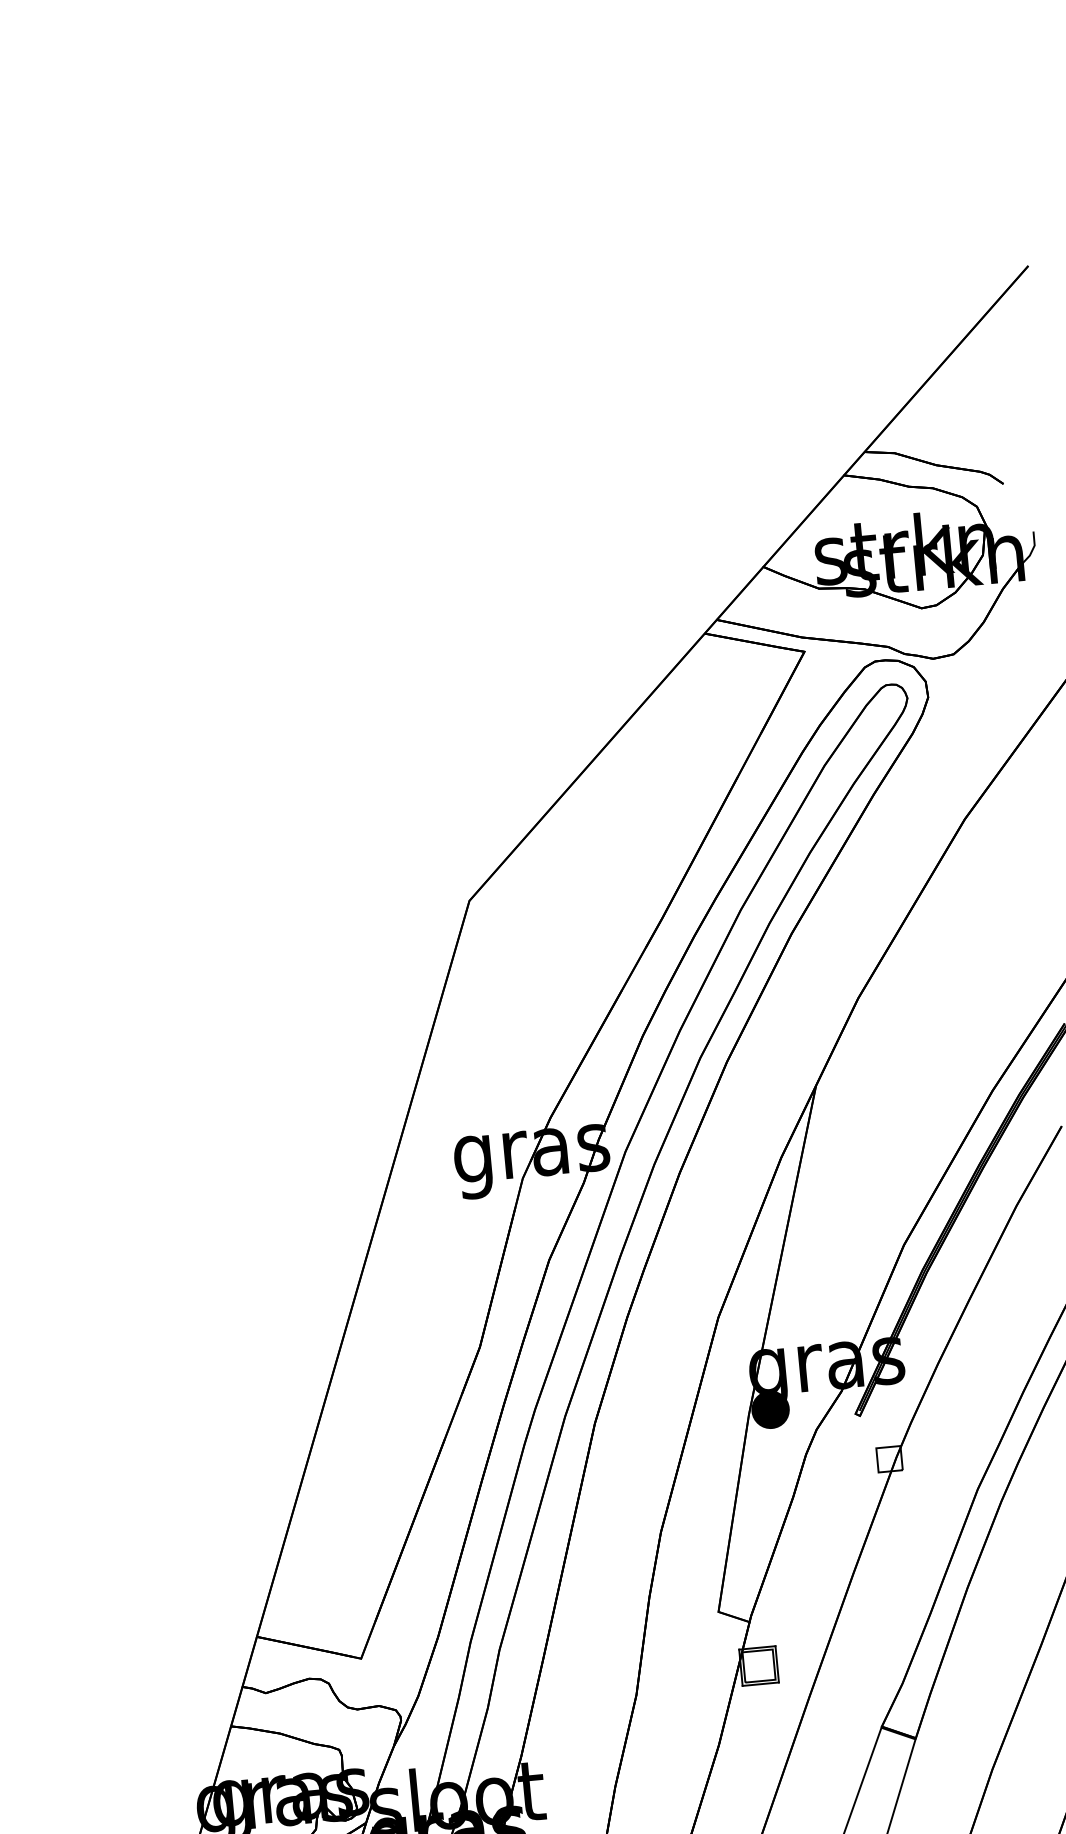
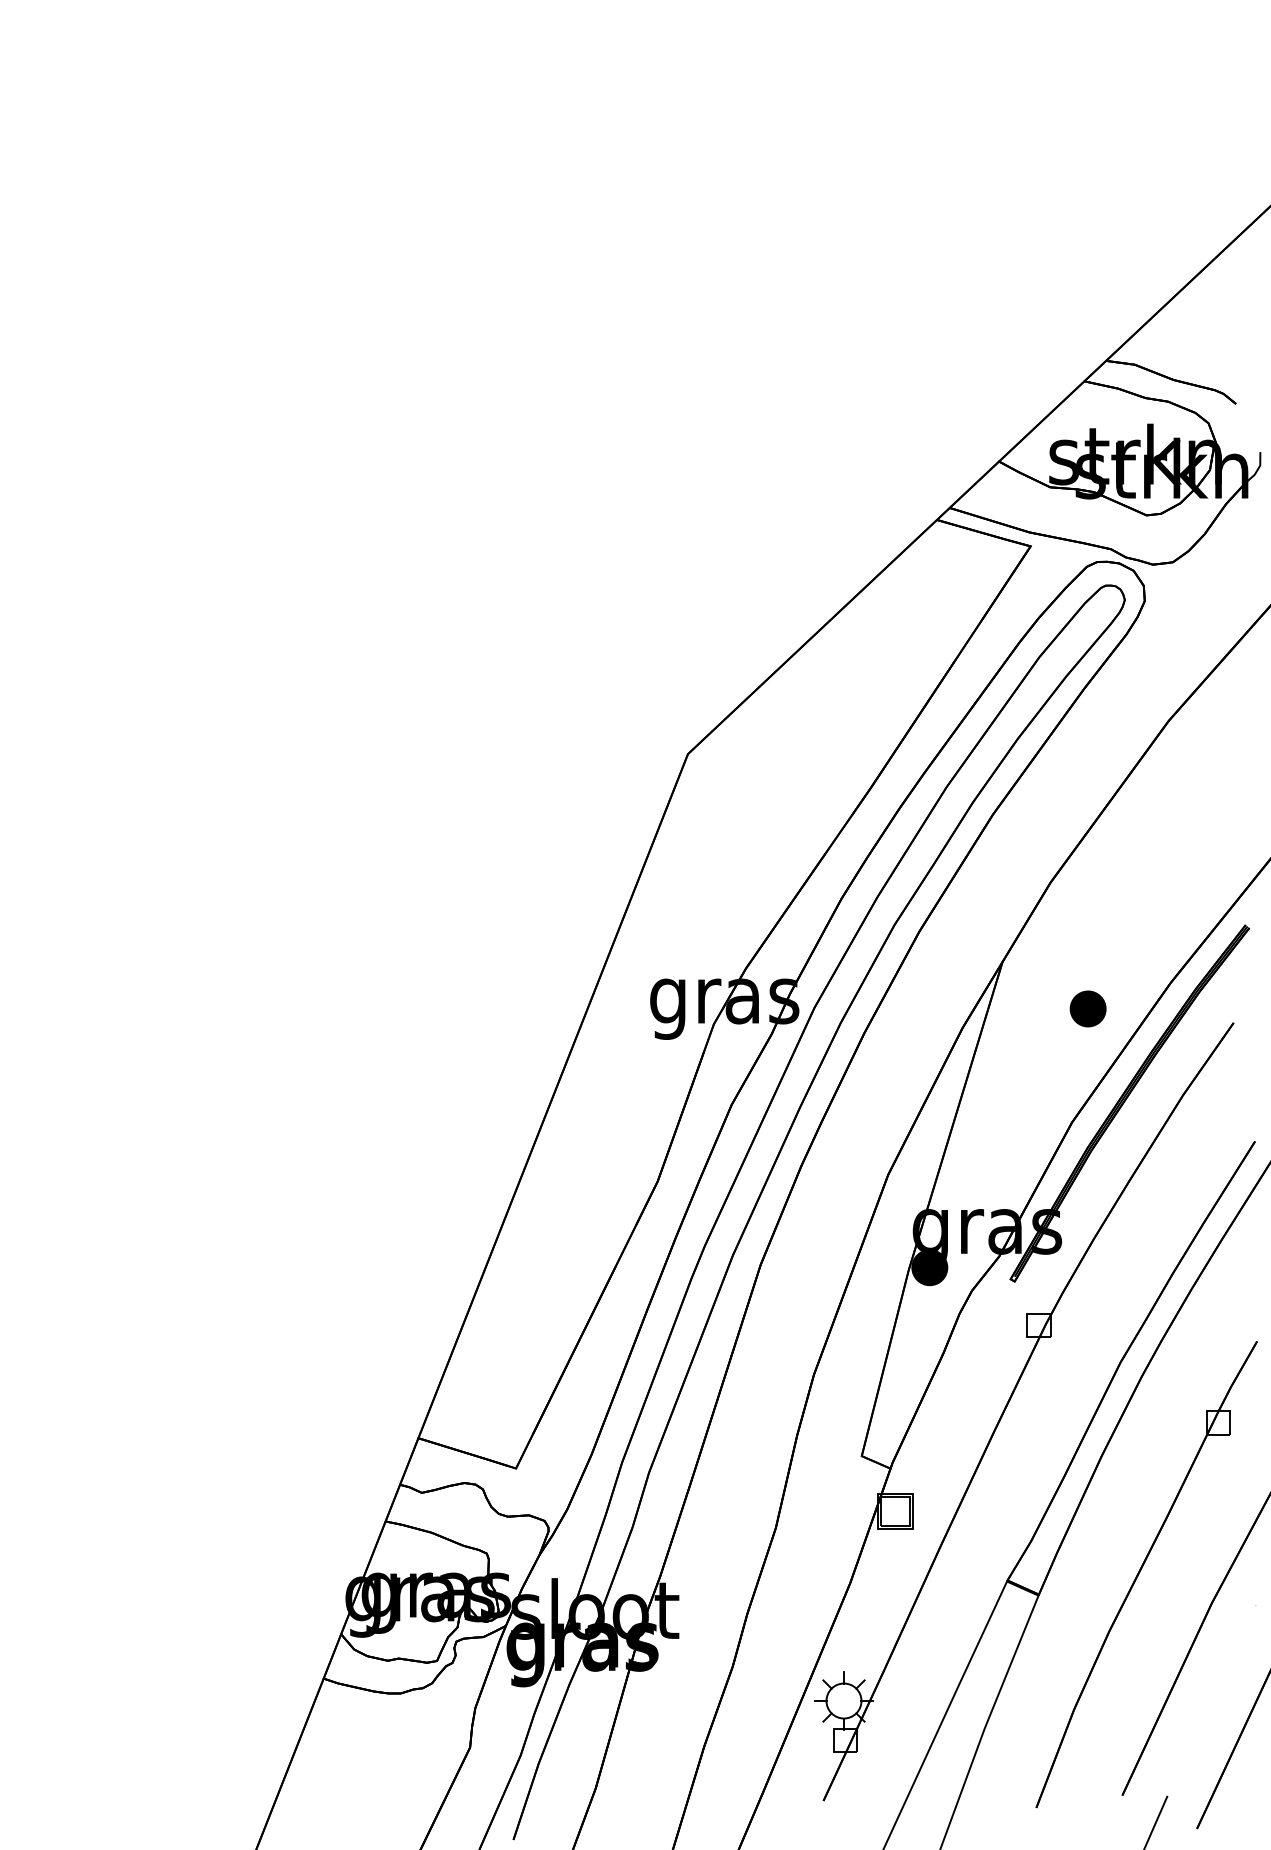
part: (908, 1125) -> (1087, 1008), added

